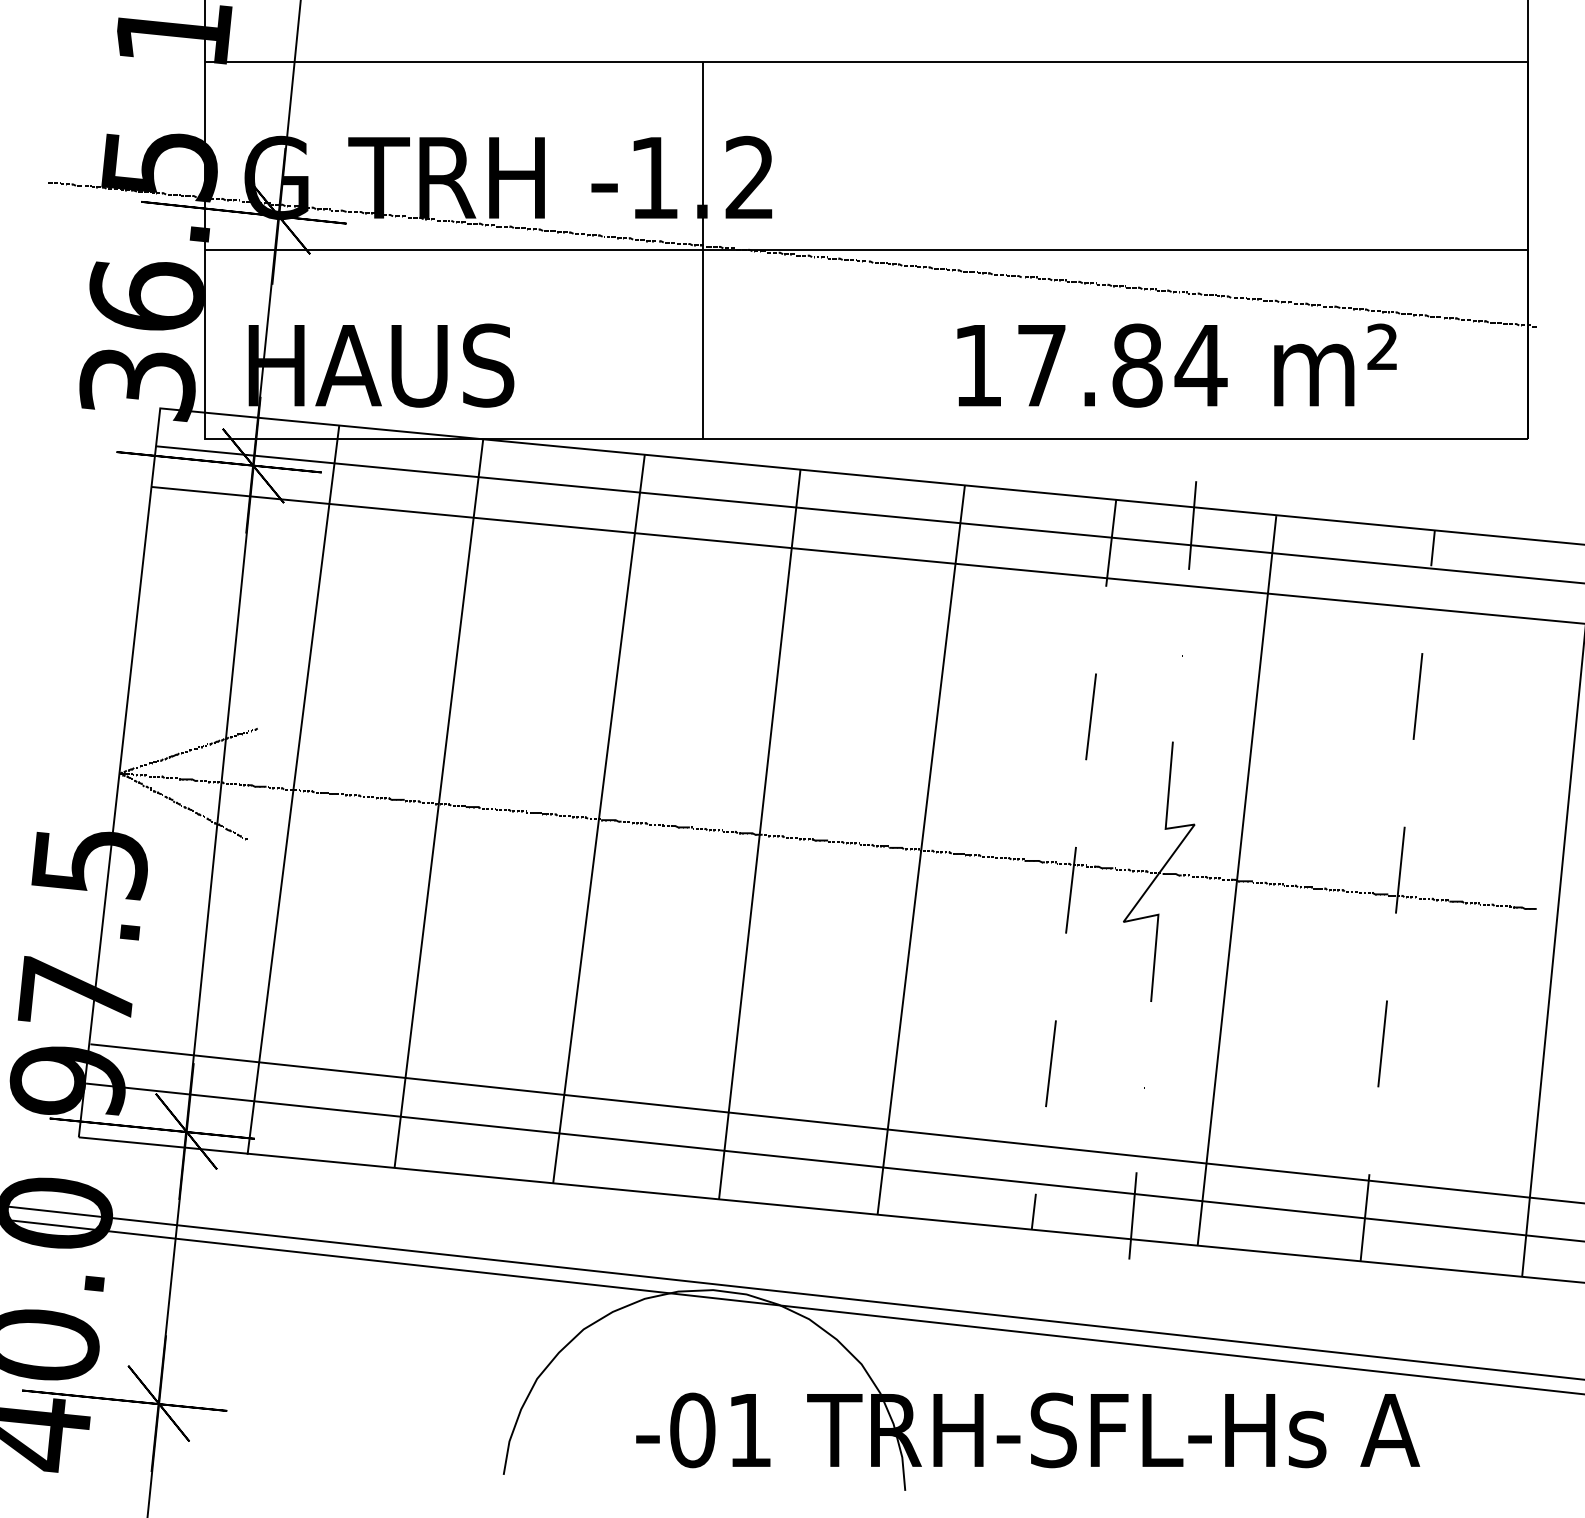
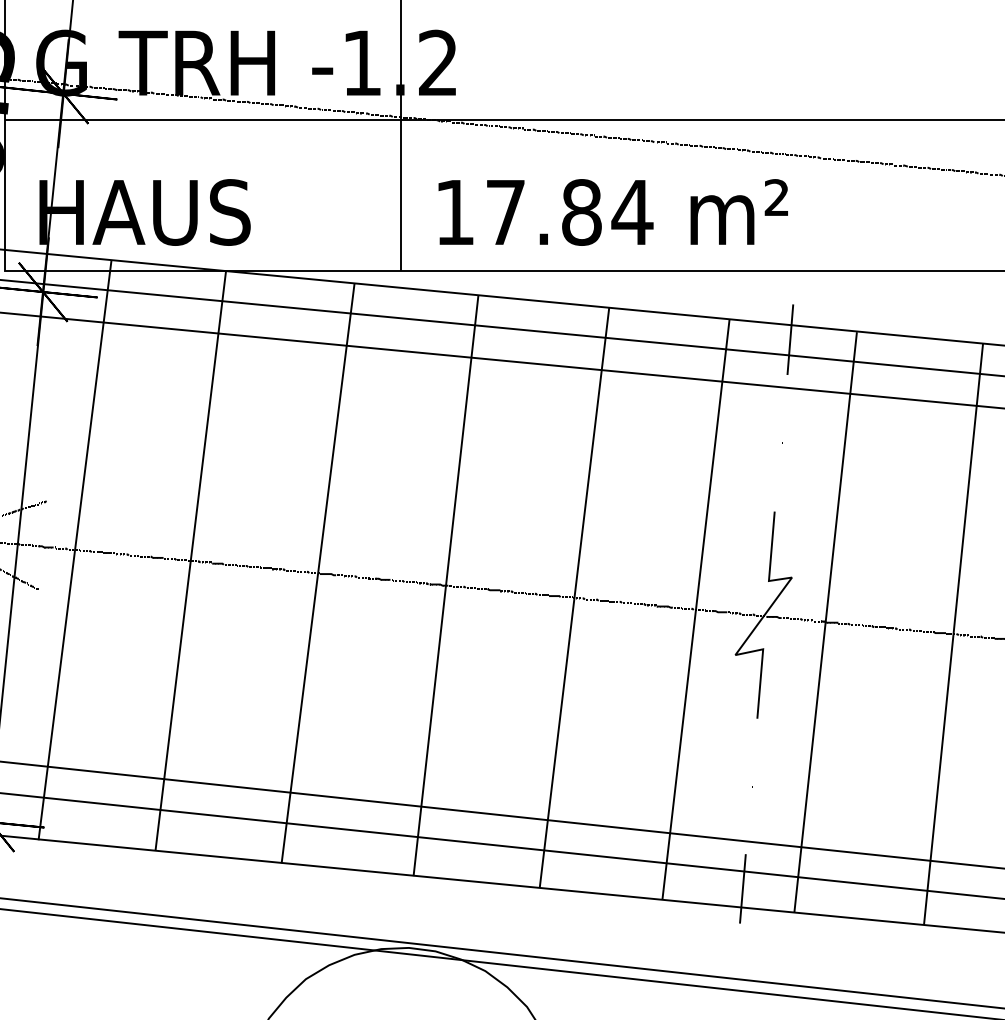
text: (1176, 365) -> (612, 212), moved
line: (1074, 864) -> (696, 609), dashed -> solid
line: (1397, 895) -> (953, 634), dashed -> solid

